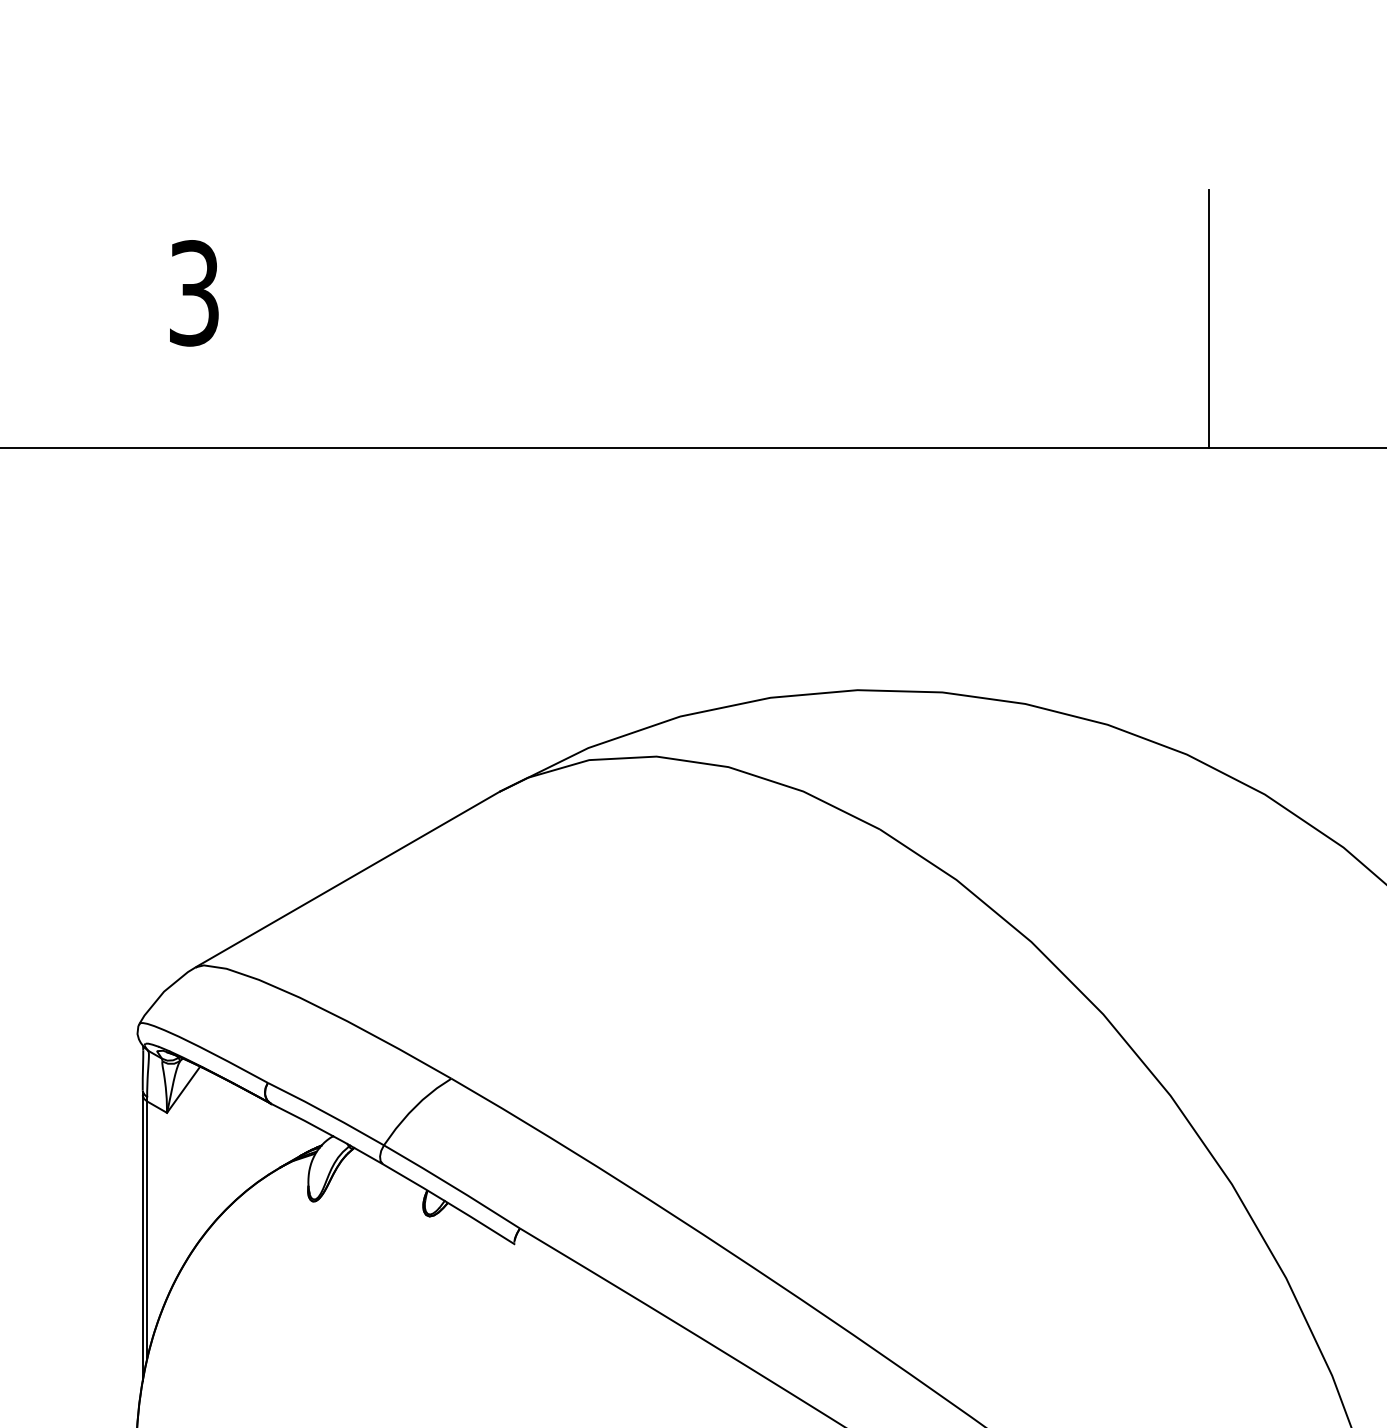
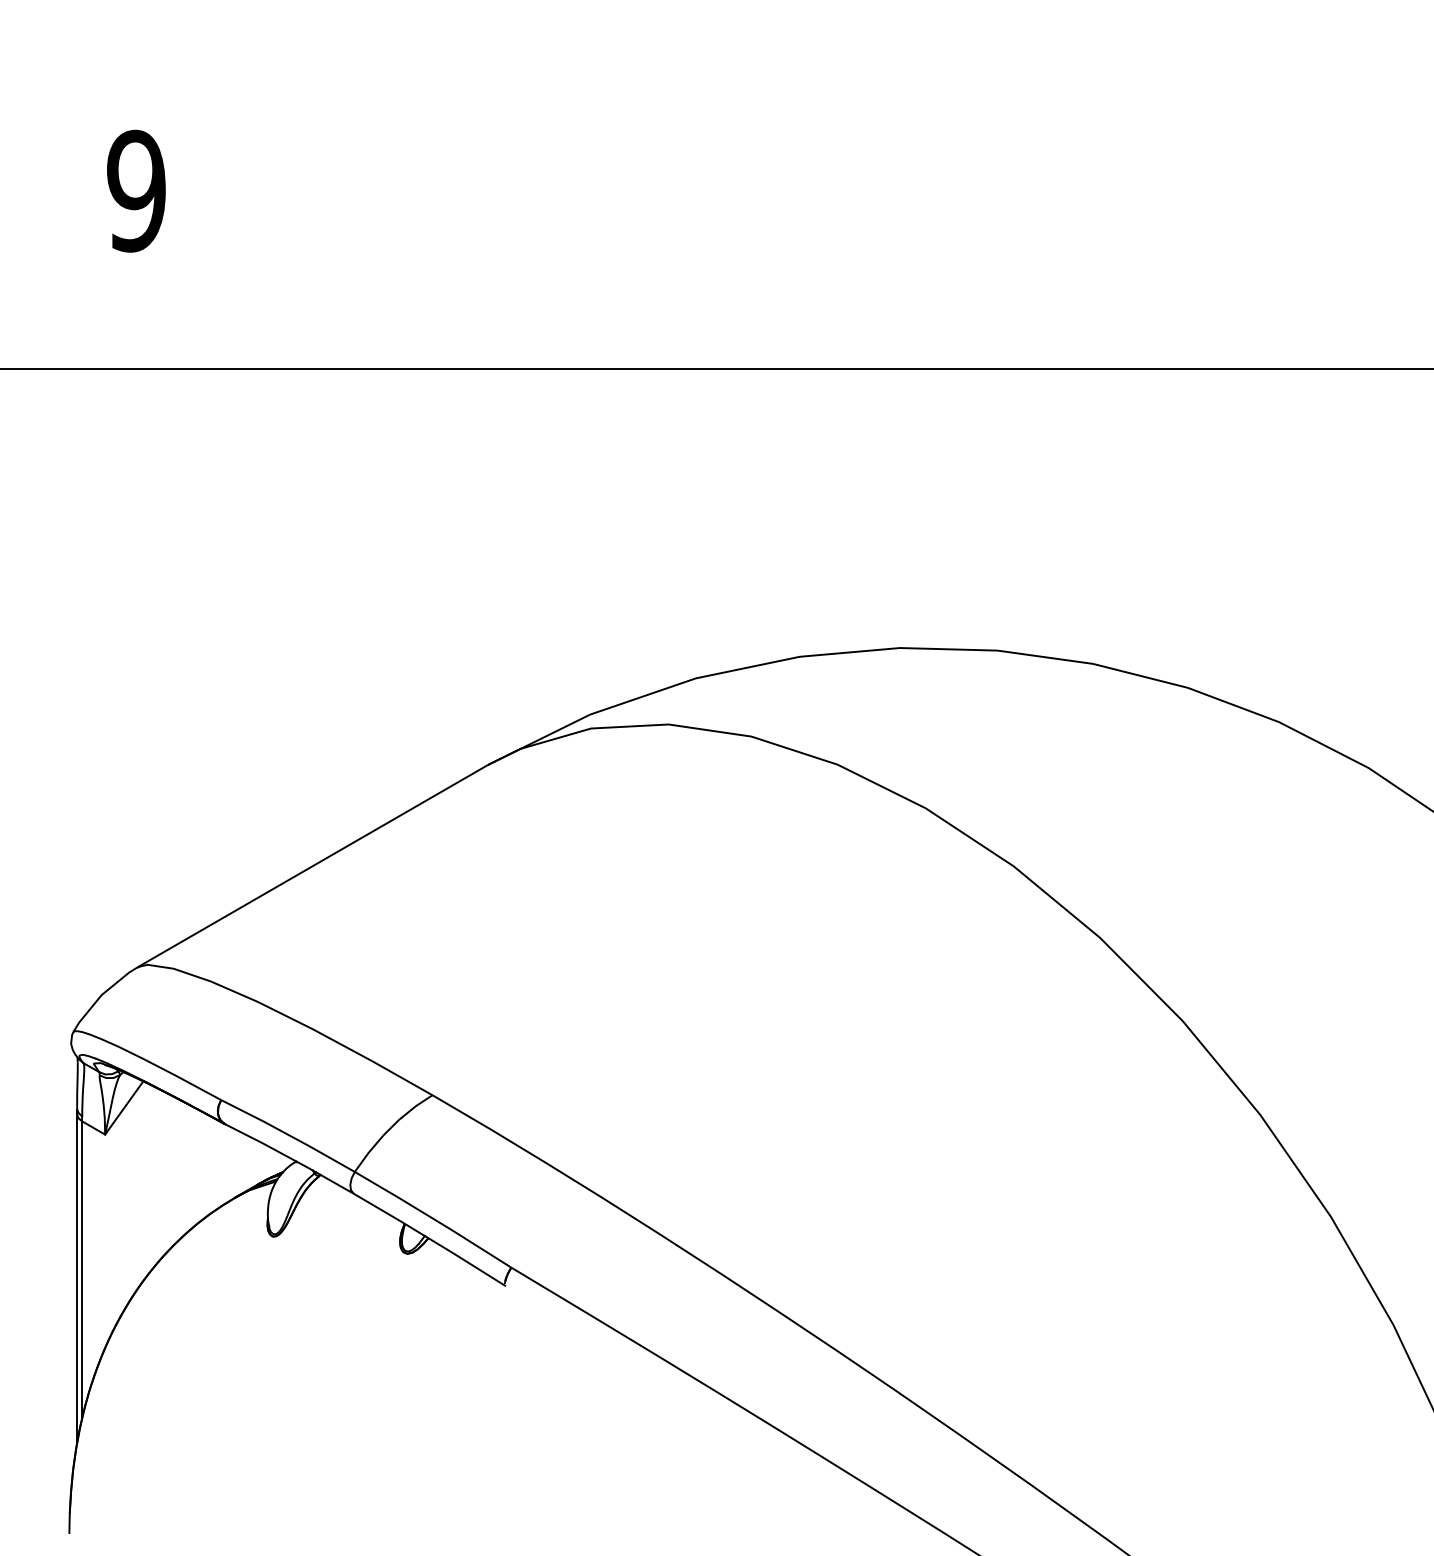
text: (193, 293) -> (135, 191), 3 -> 9
line: (1209, 318) -> (1305, 220), removed

